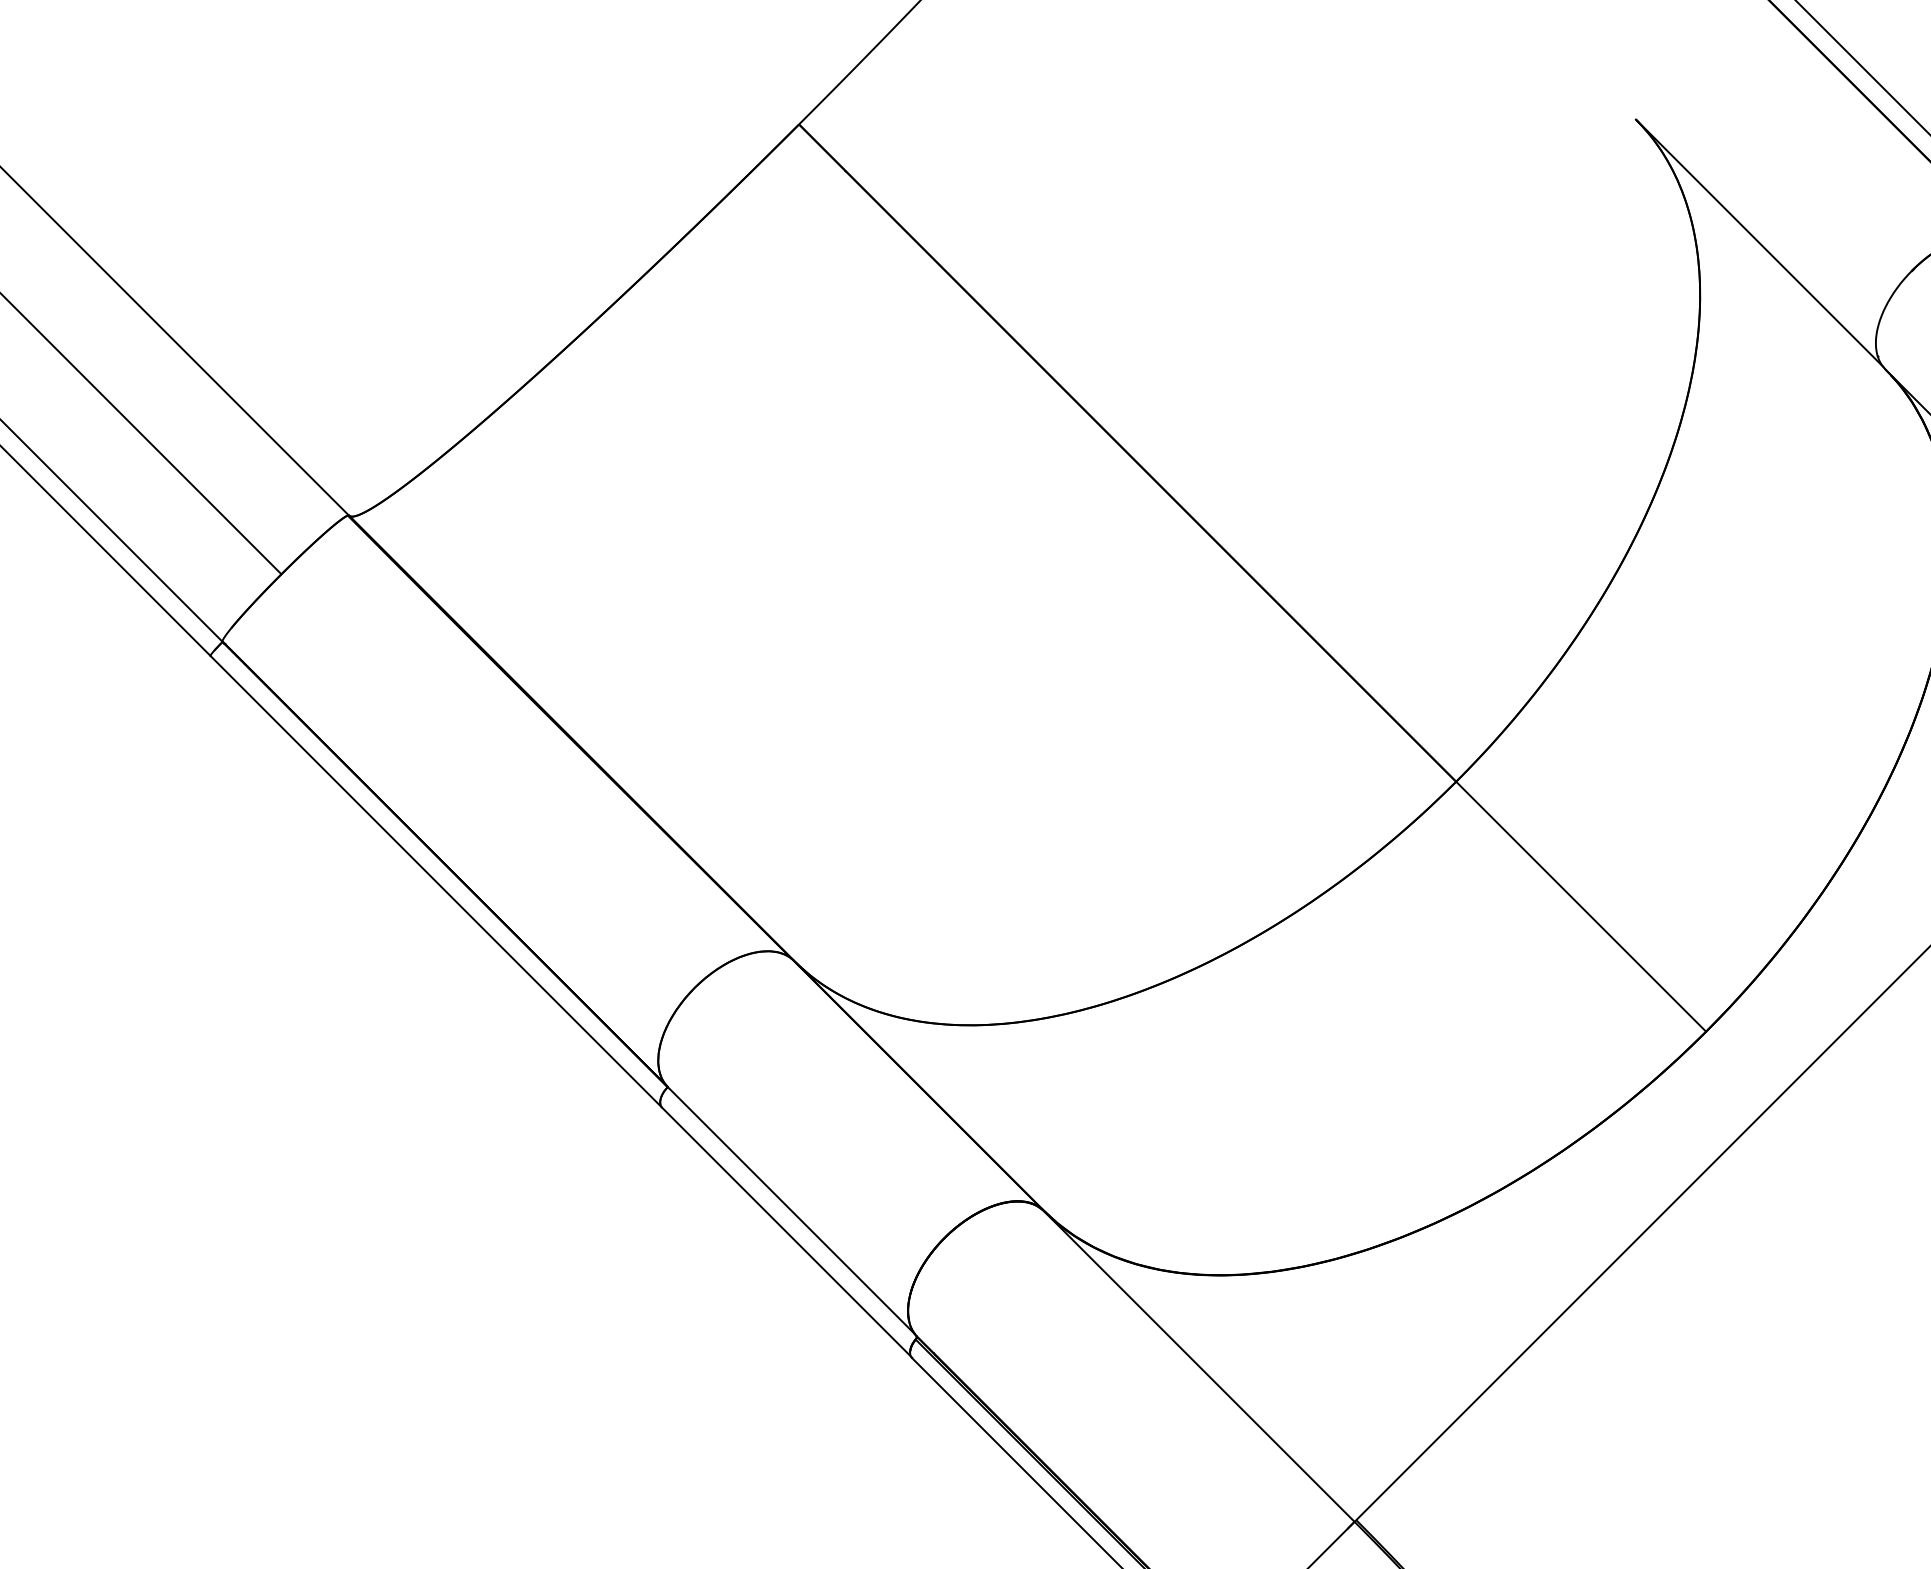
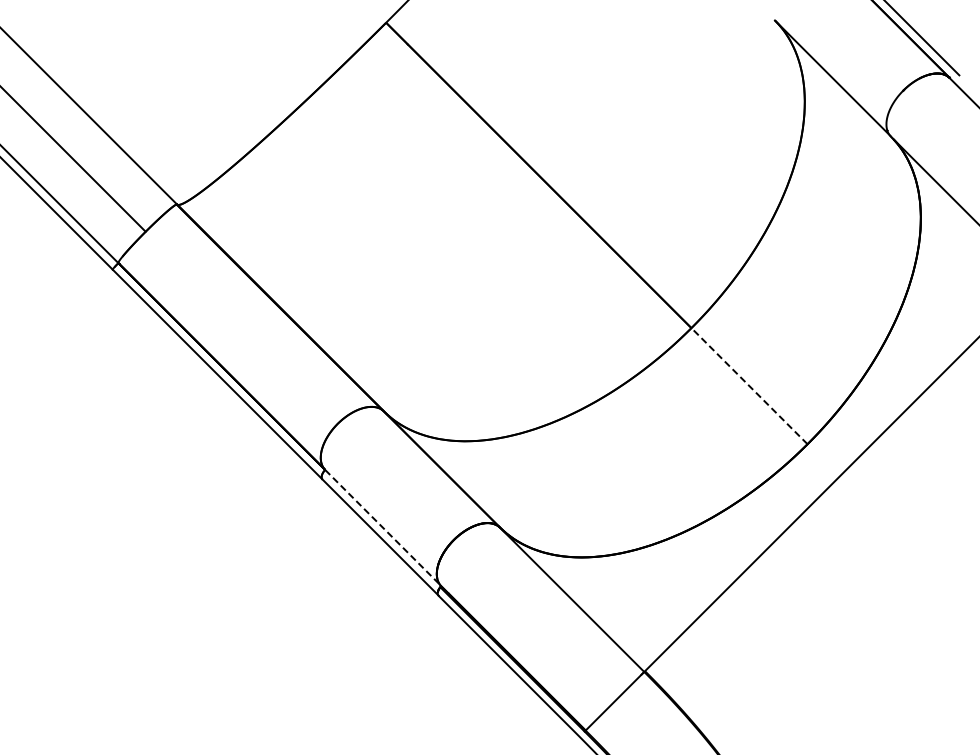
line: (1581, 905) -> (749, 385), solid -> dashed
line: (791, 1210) -> (382, 527), solid -> dashed

